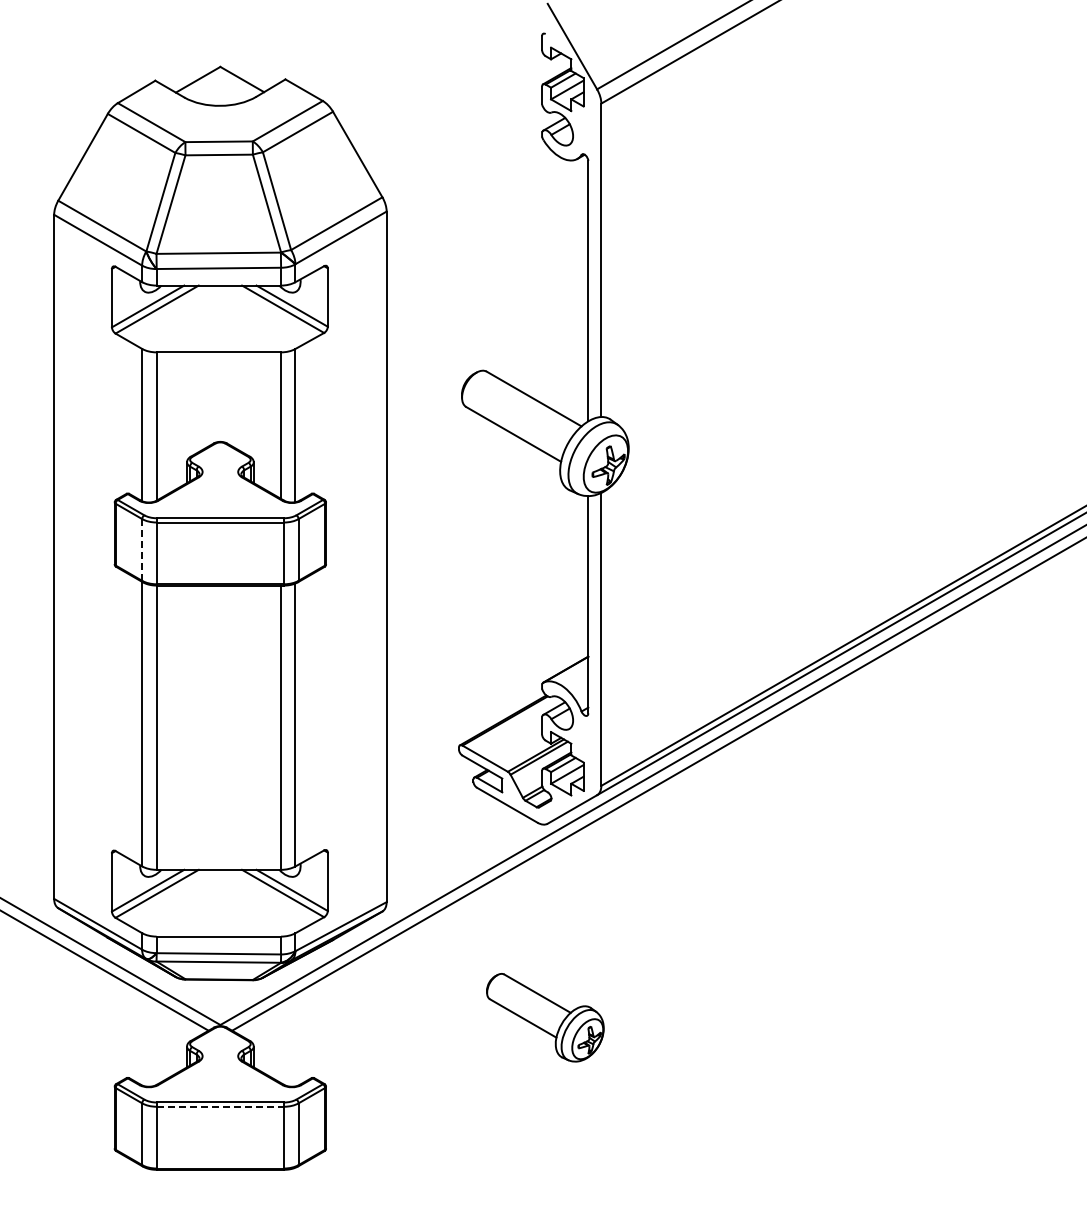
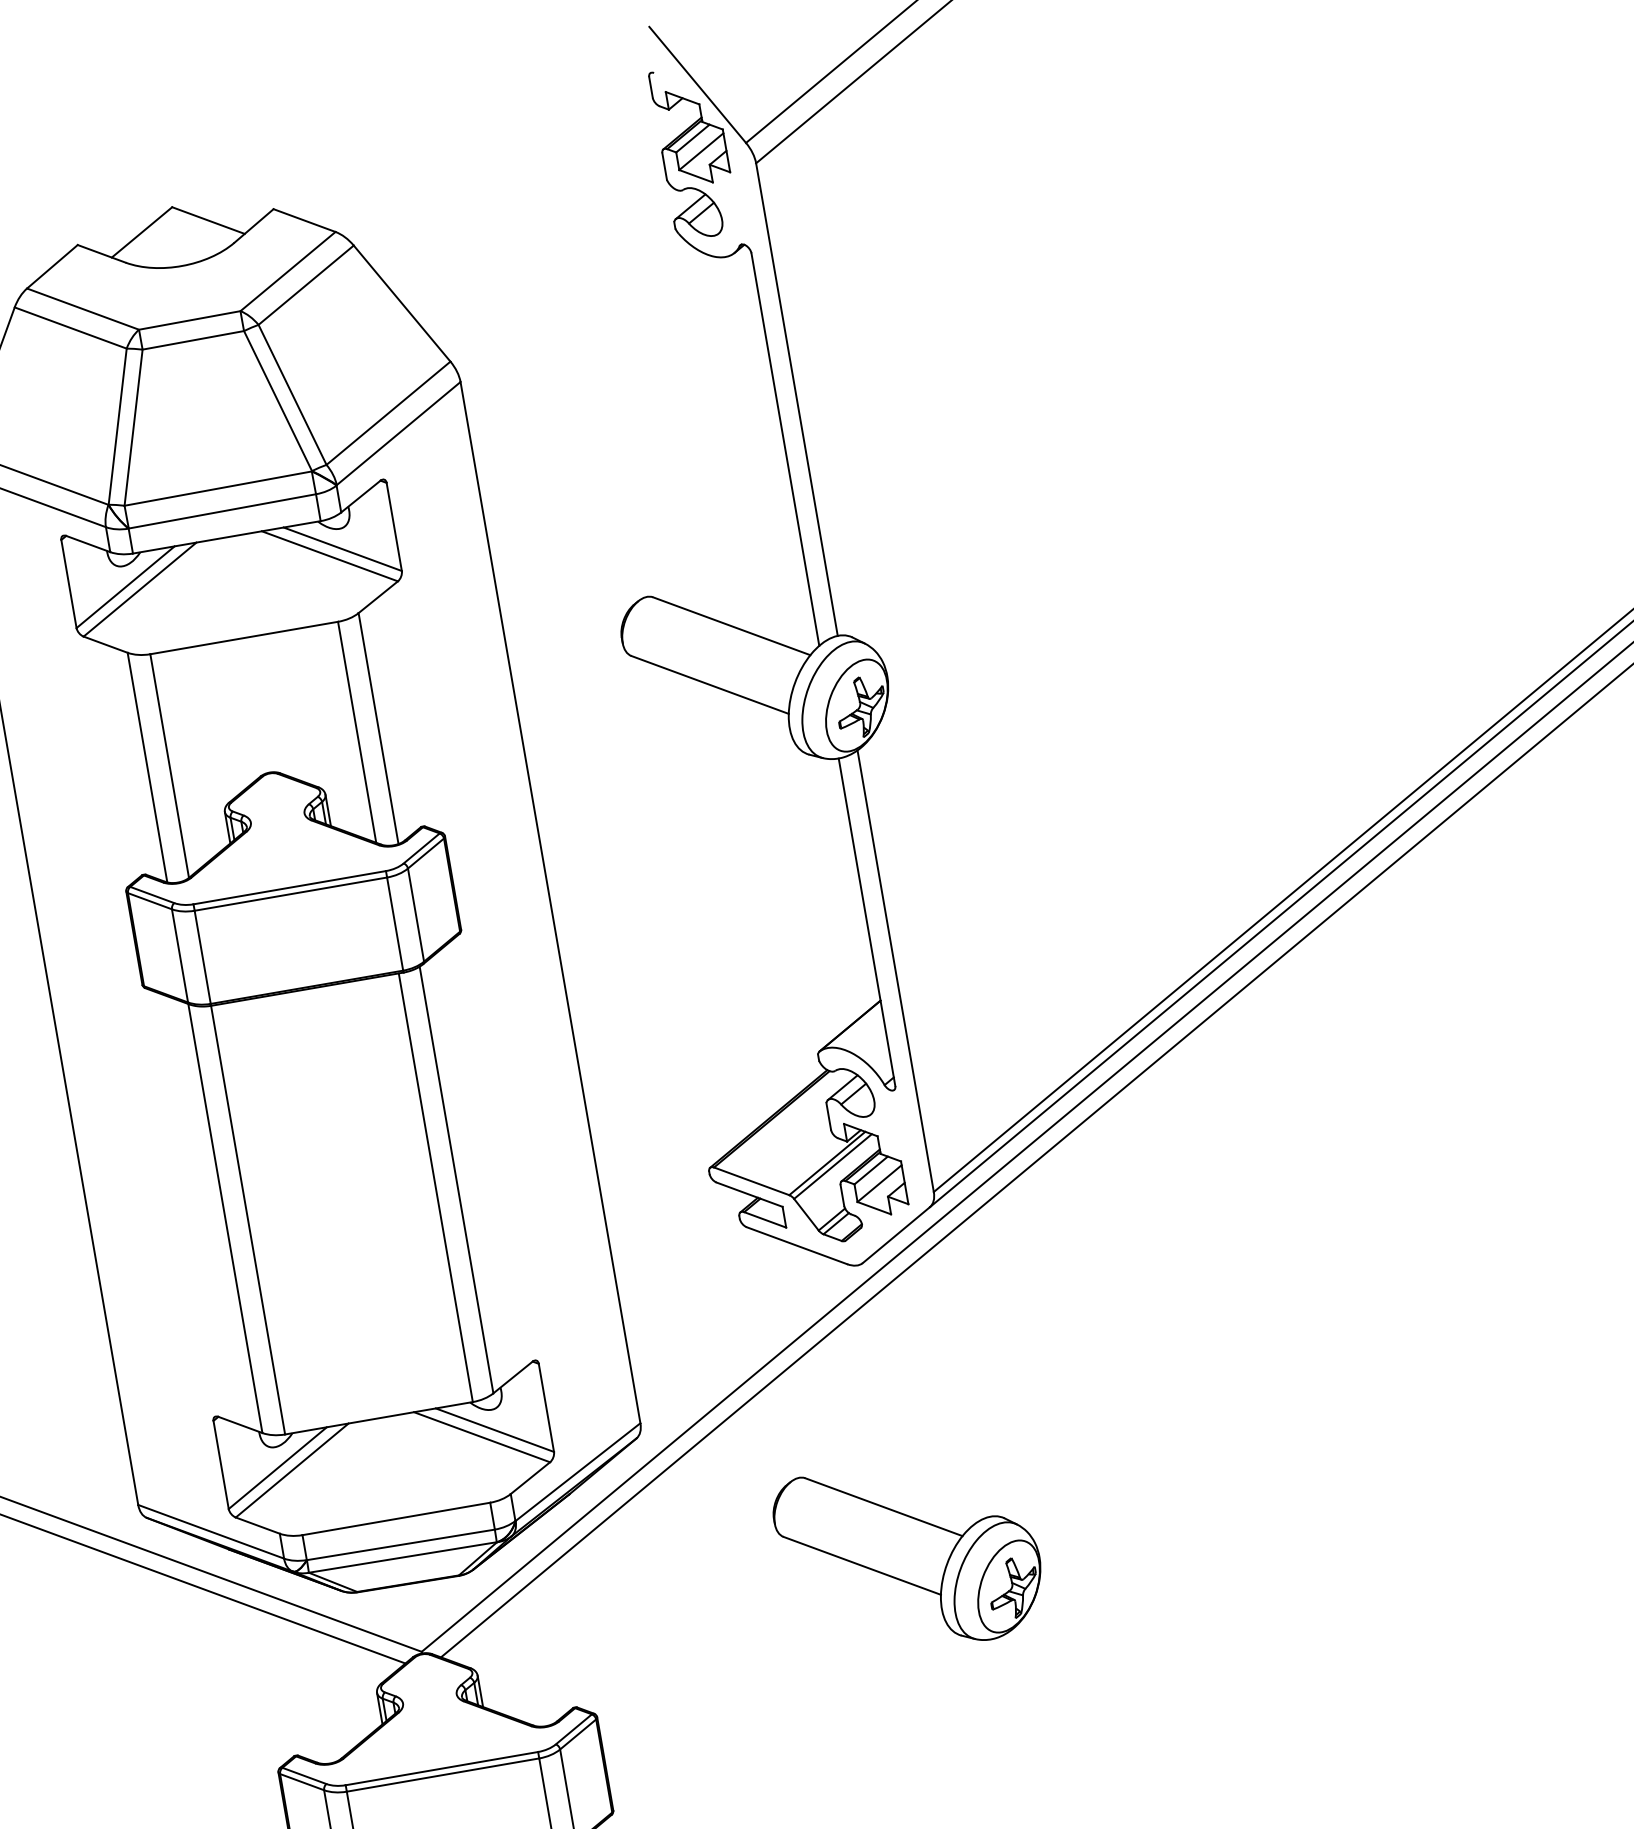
line: (142, 549) -> (180, 955), dashed -> solid
part: (545, 1017) -> (909, 1555), size x1.43
line: (220, 1106) -> (443, 1774), dashed -> solid

